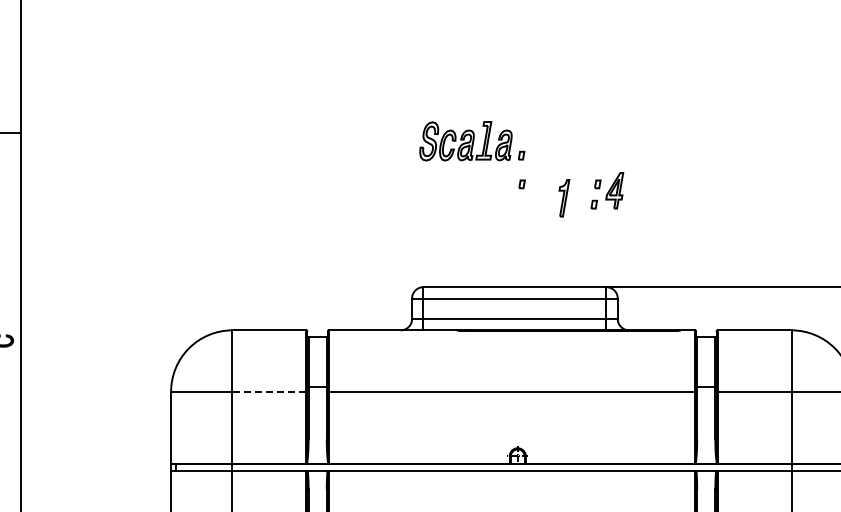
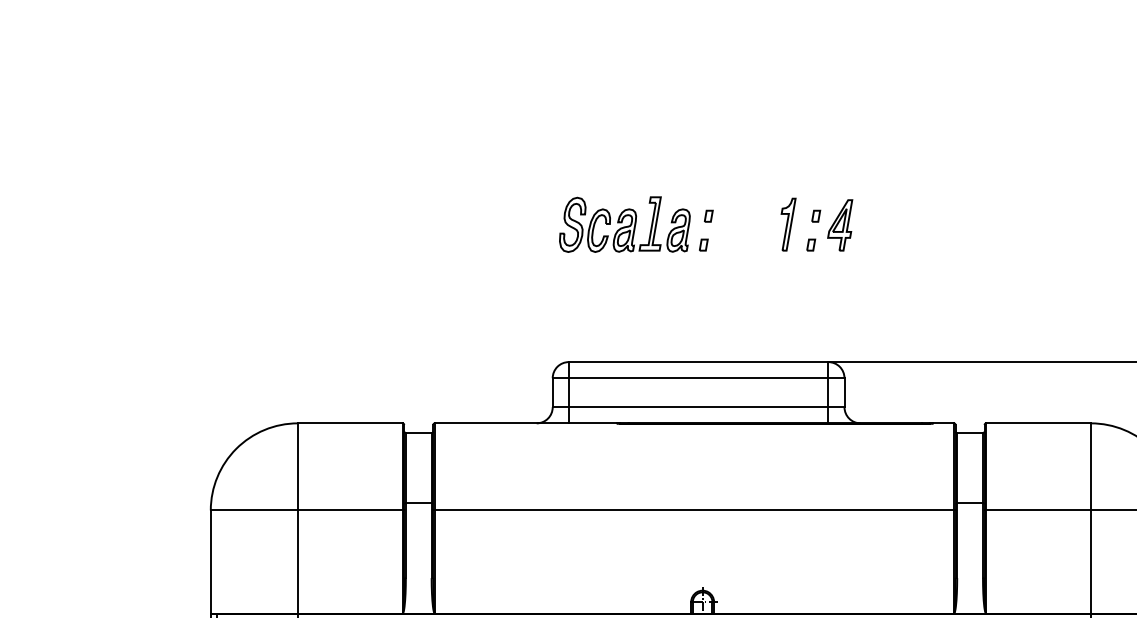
part: (472, 141) -> (634, 224), moved
part: (564, 198) -> (788, 224), moved
line: (269, 391) -> (350, 510), dashed -> solid

